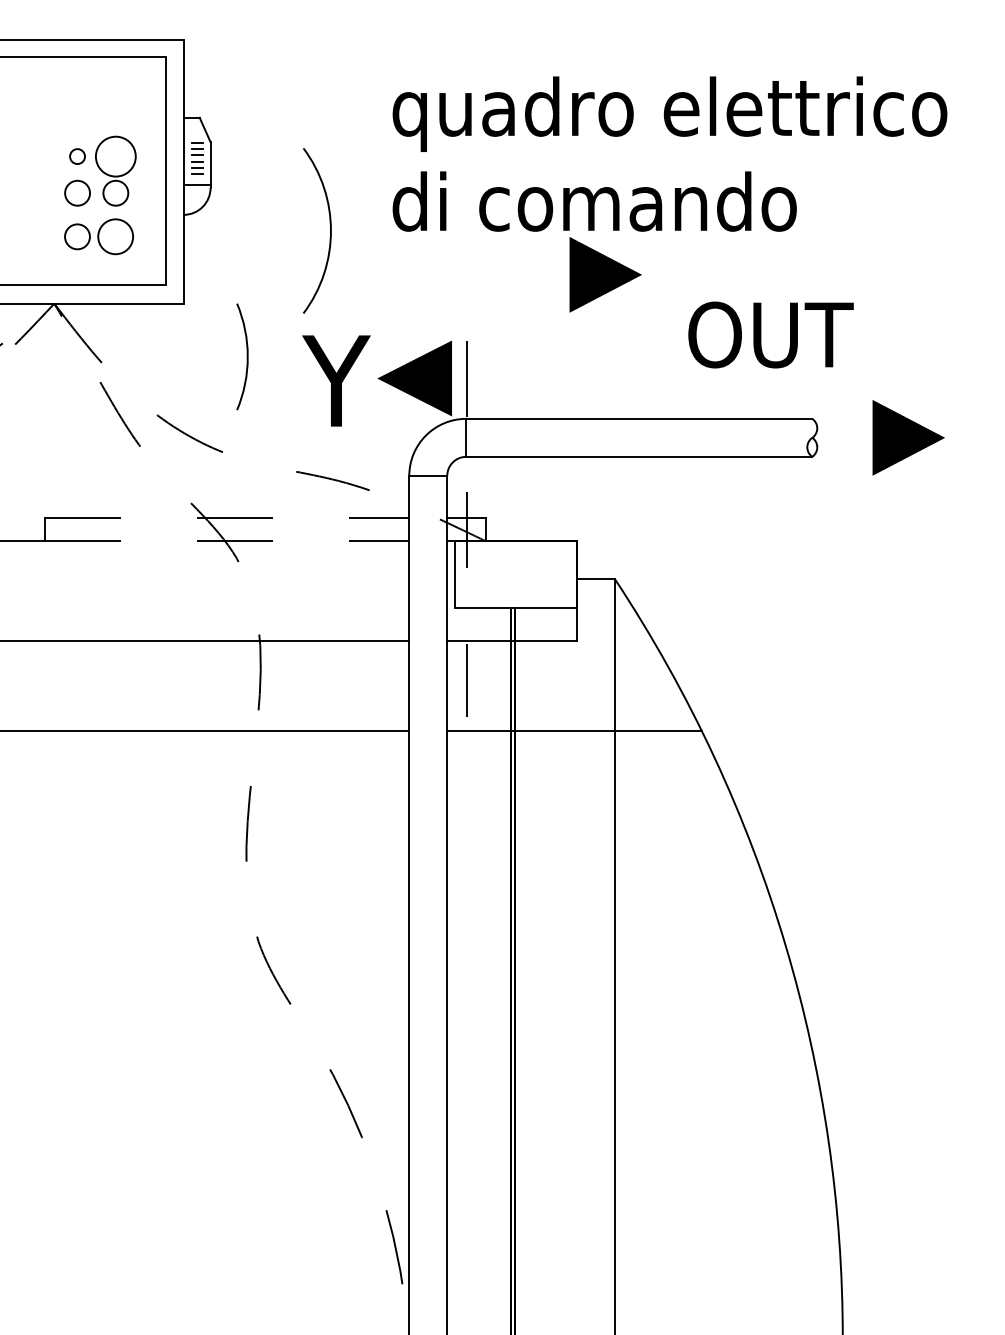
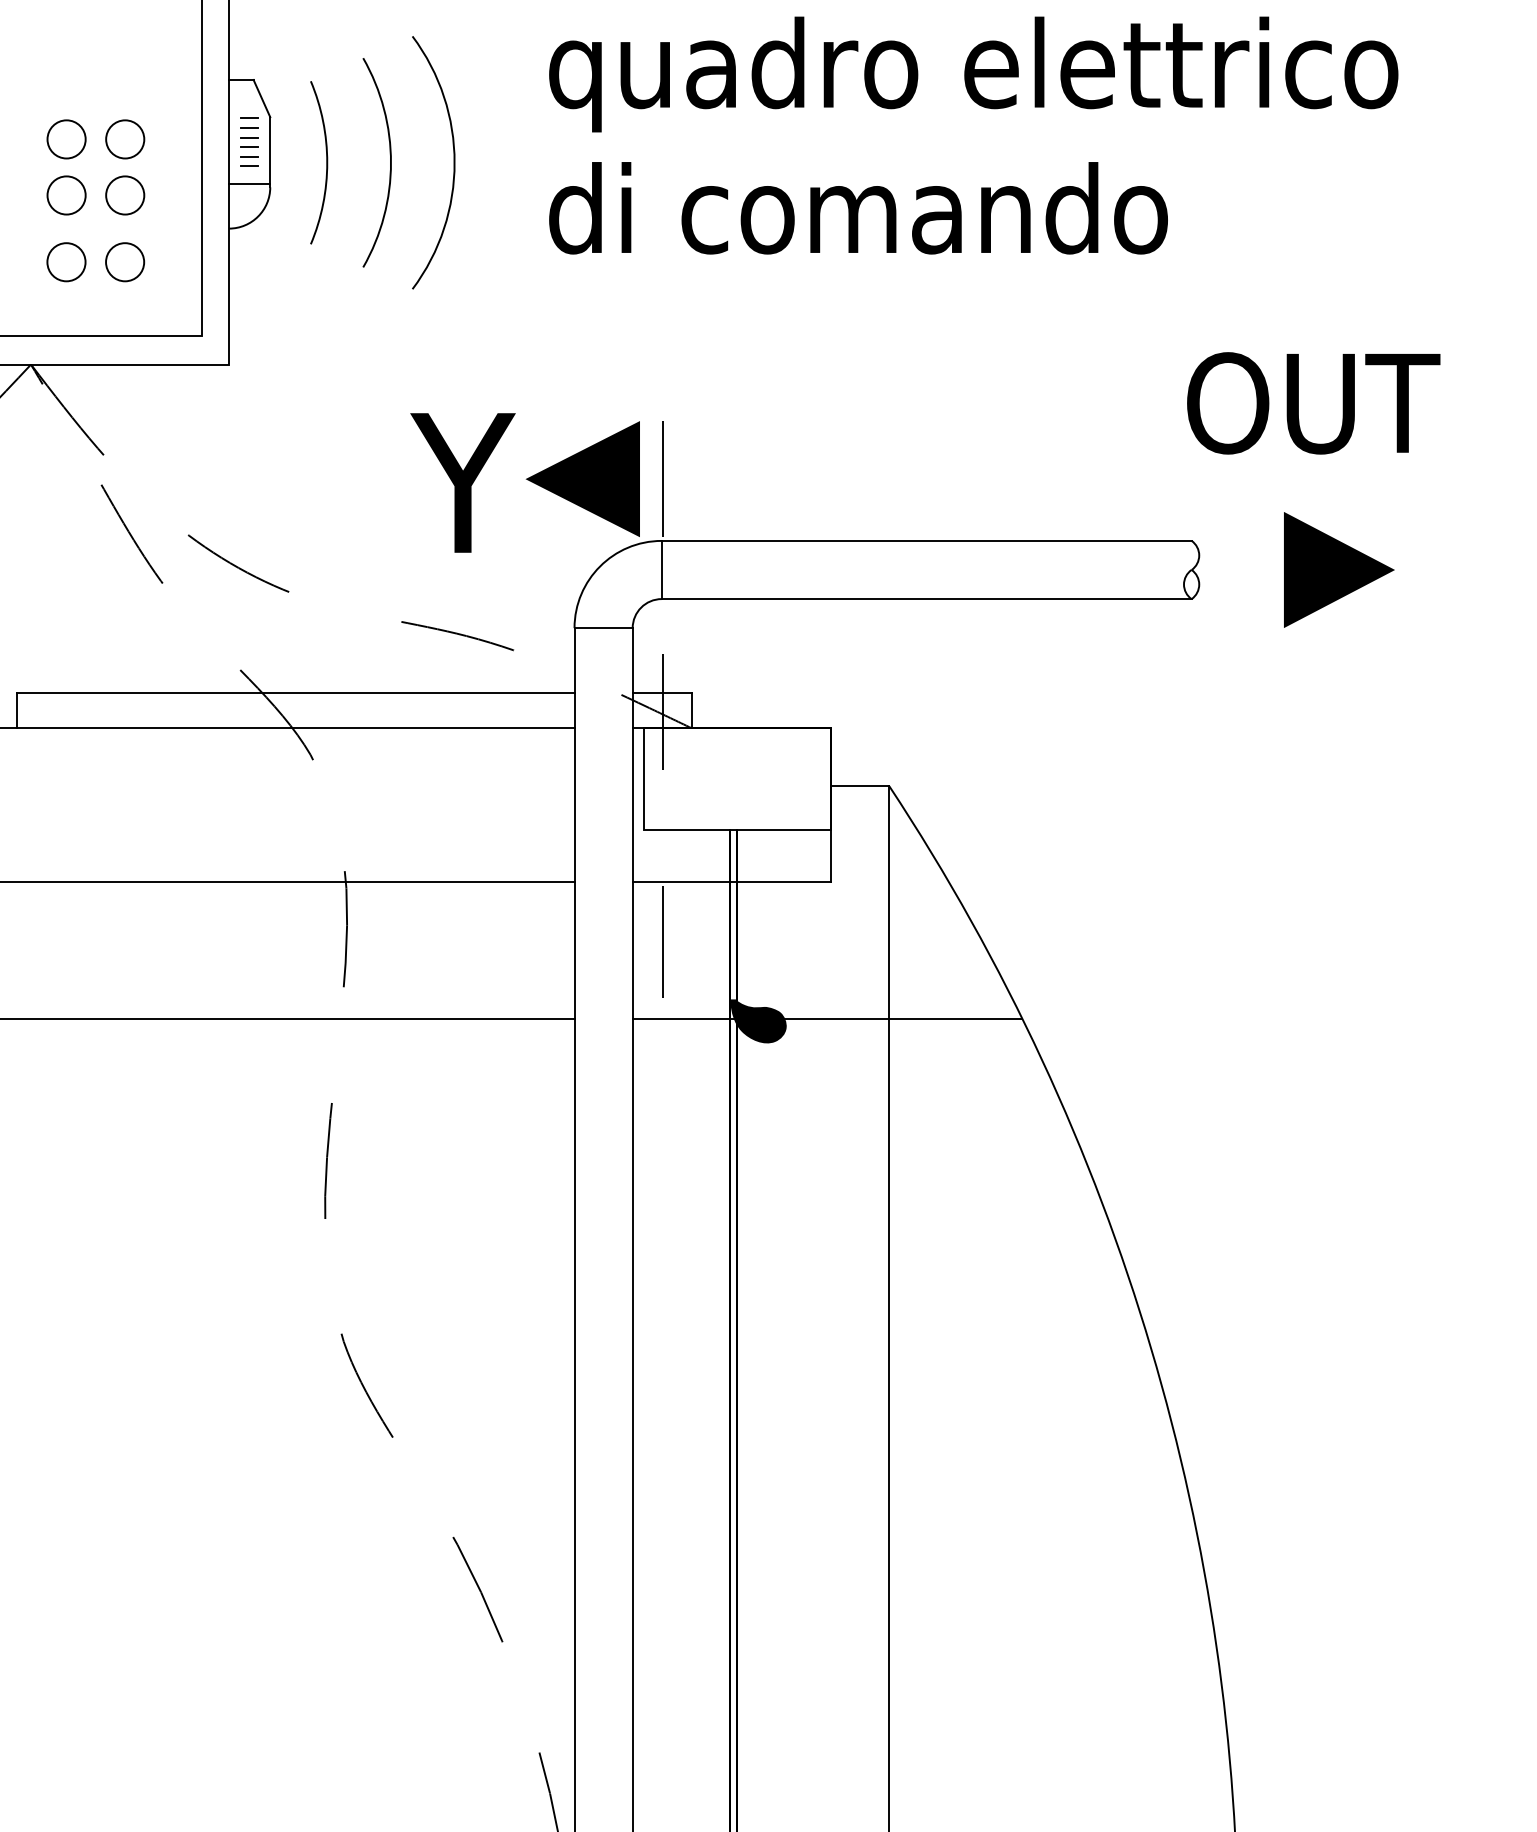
circle: (77, 156) -> (66, 139), size x1.67
circle: (115, 156) -> (124, 139), size x0.62
arc: (288, 171) -> (389, 162), added
arc: (330, 230) -> (453, 162), moved
circle: (115, 236) -> (124, 261), size x0.71
line: (605, 274) -> (874, 319), removed
text: (770, 334) -> (1312, 402), moved
arc: (246, 356) -> (325, 162), moved
line: (227, 518) -> (296, 693), dashed -> solid
line: (227, 541) -> (296, 728), dashed -> solid
fill: (528, 732) -> (757, 1021), added

